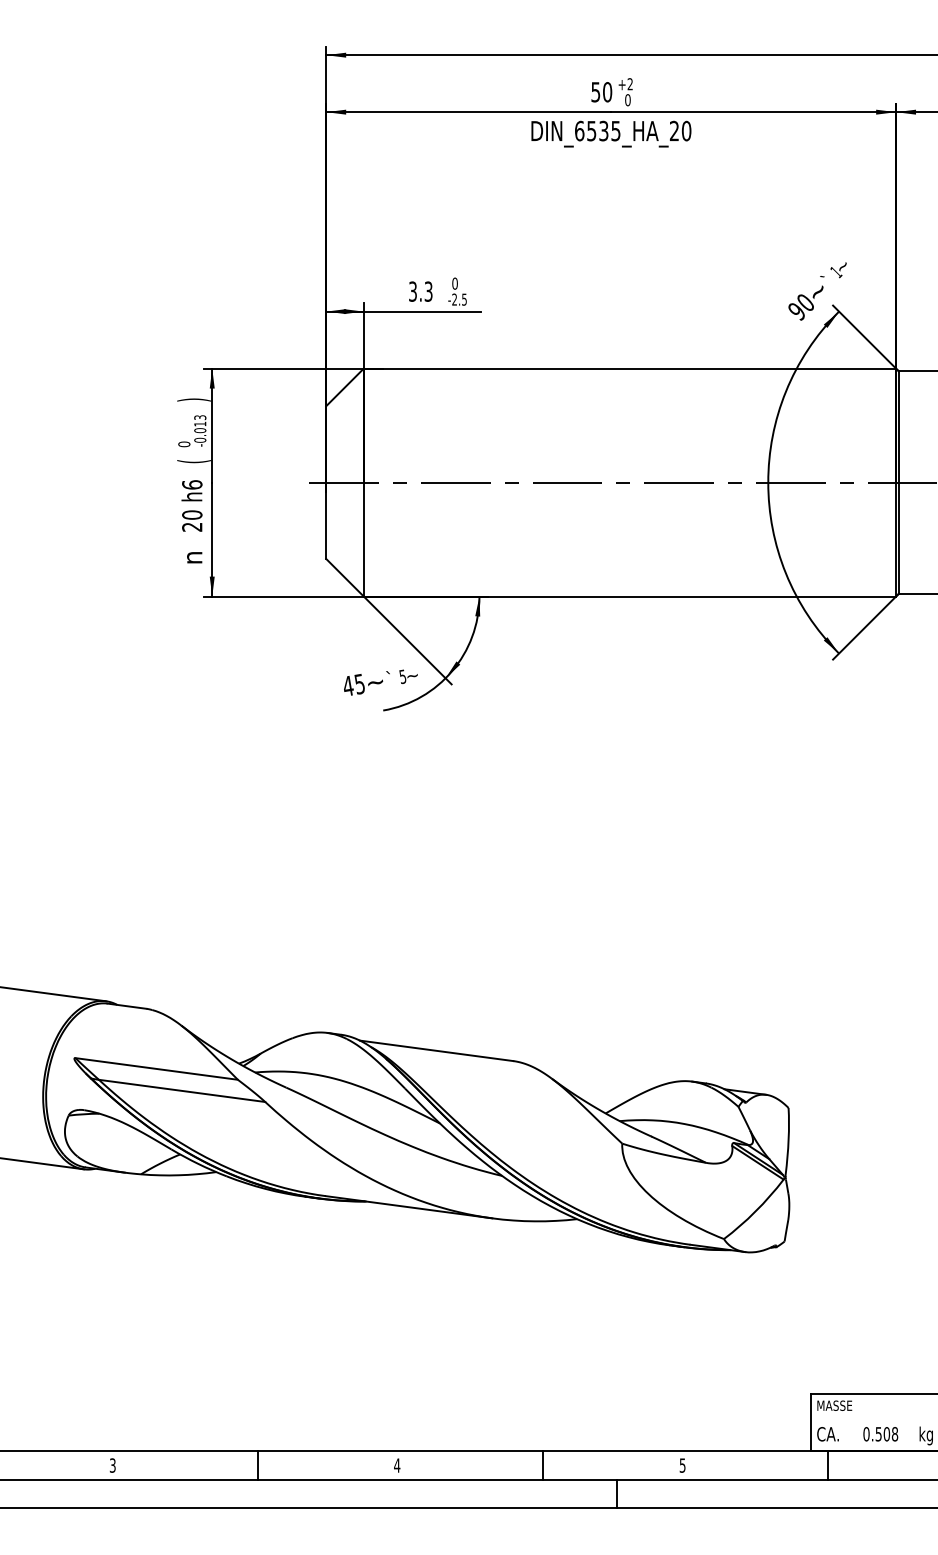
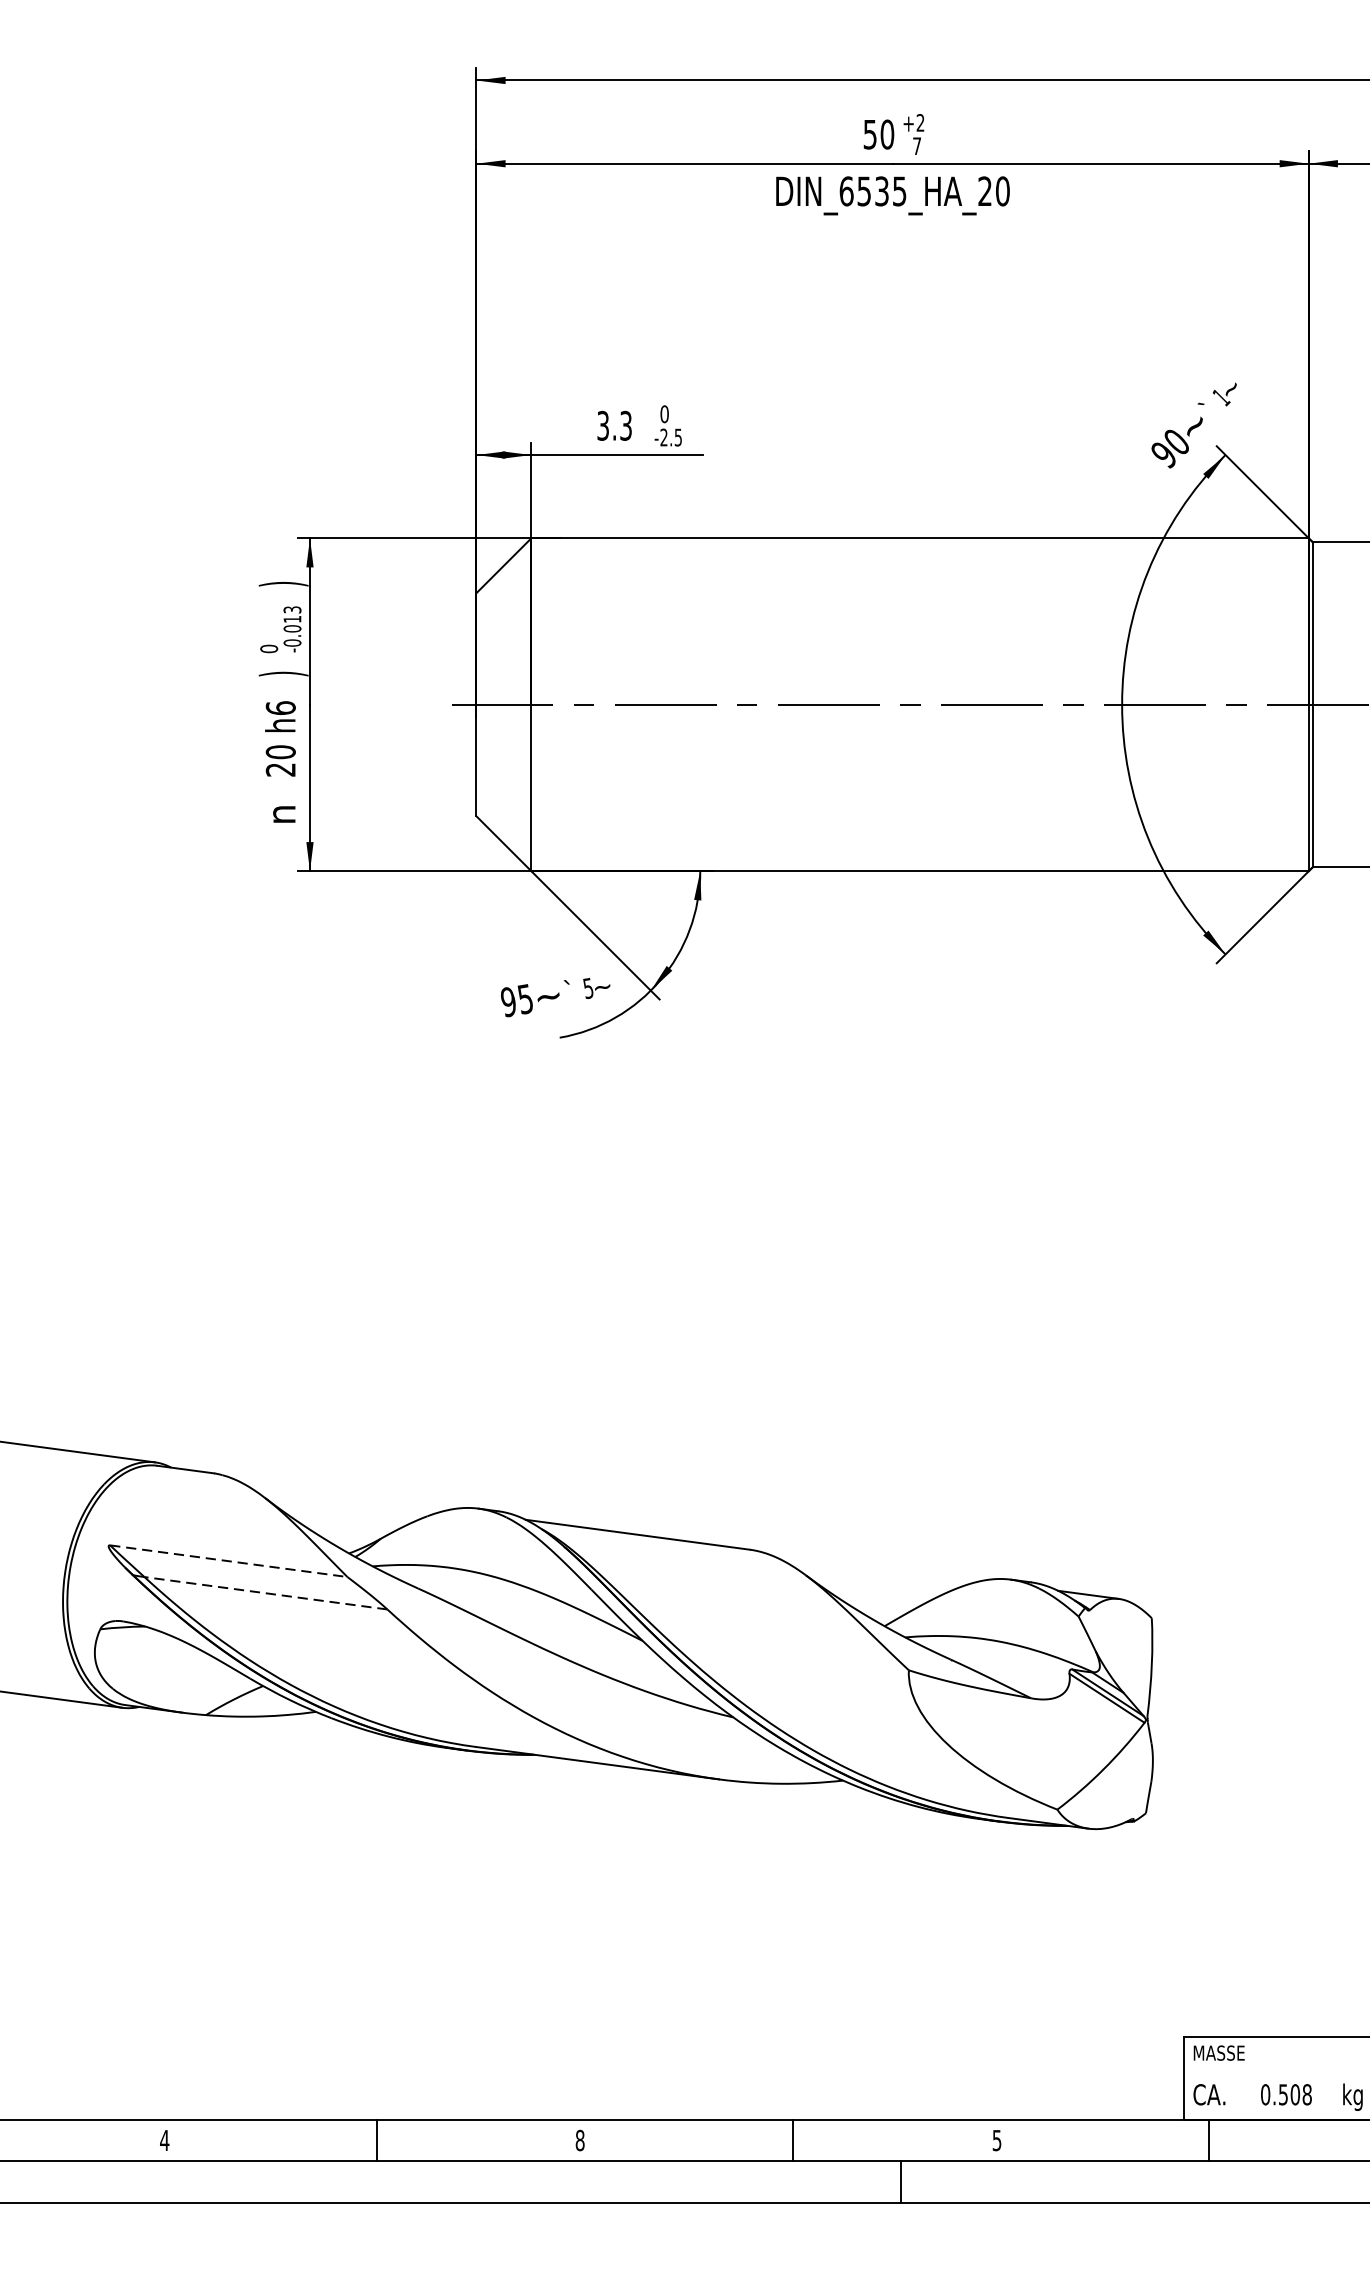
text: (627, 100) -> (916, 146), 0 -> 7
text: (193, 461) -> (282, 673), ( -> )
text: (348, 686) -> (508, 1002), 45 -> 95
line: (156, 1068) -> (228, 1560), solid -> dashed
line: (182, 1090) -> (266, 1592), solid -> dashed
text: (112, 1465) -> (164, 2140), 3 -> 4
text: (397, 1465) -> (580, 2140), 4 -> 8

